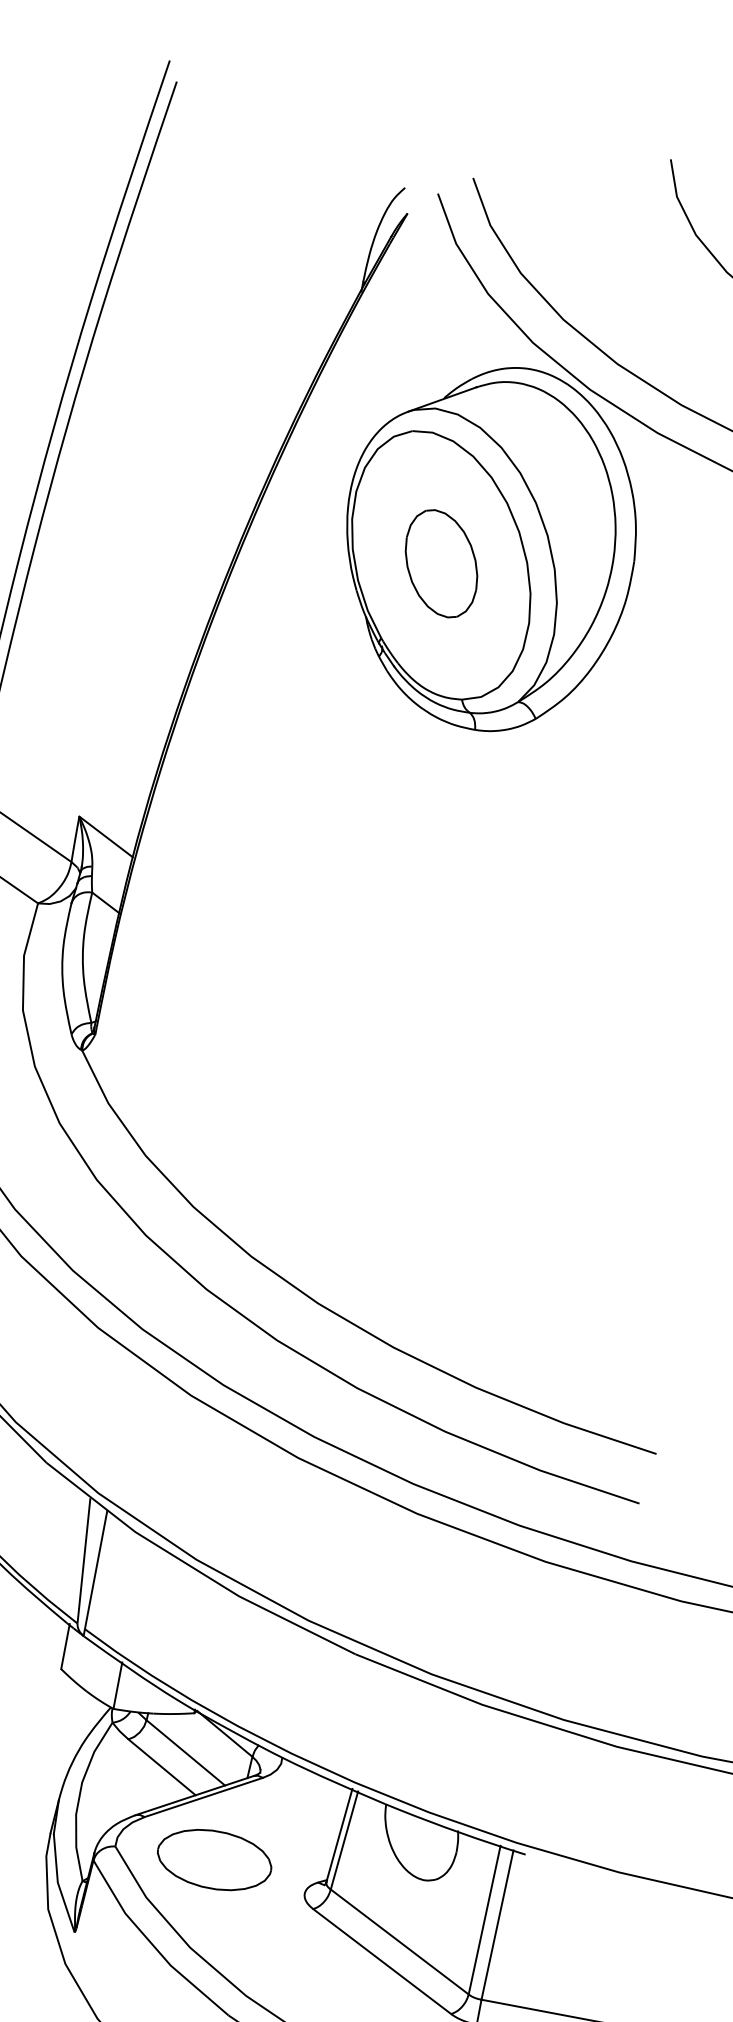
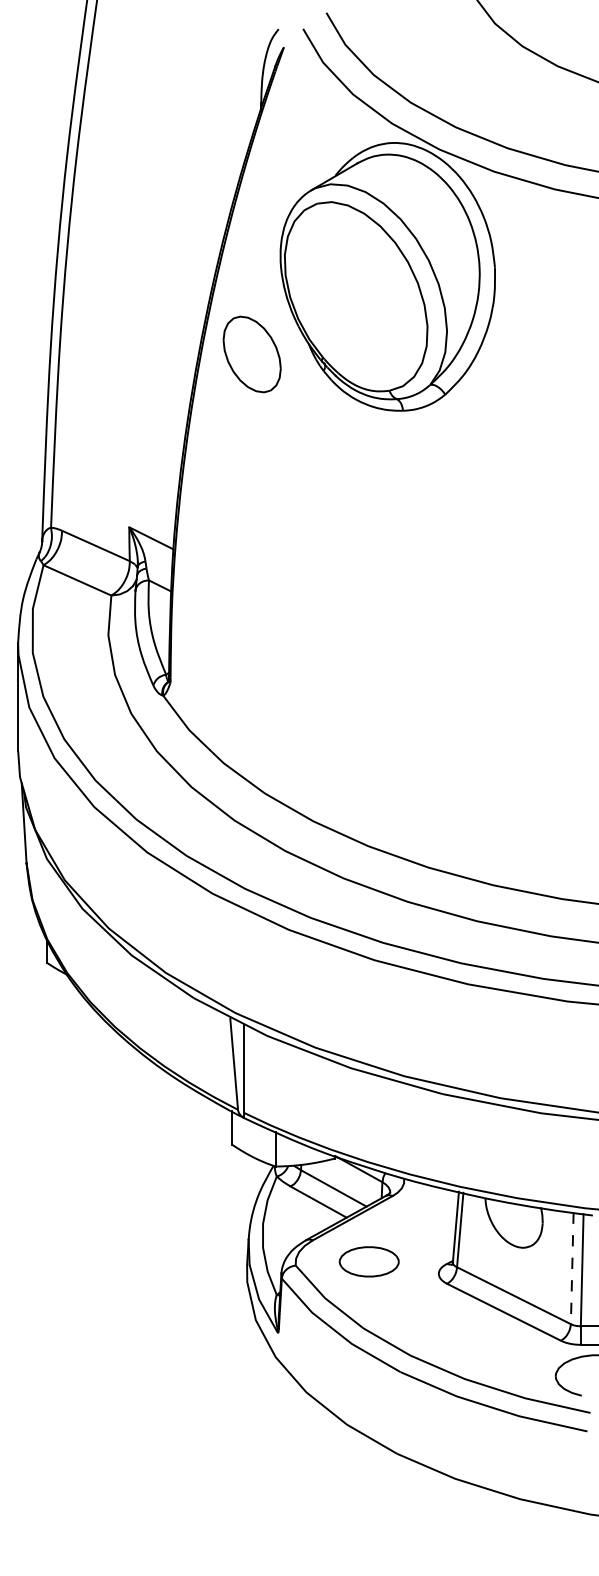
part: (440, 563) -> (251, 354), moved
part: (215, 1859) -> (369, 1261), size x0.7
line: (484, 1920) -> (572, 1268), solid -> dashed

